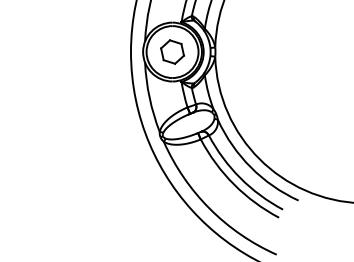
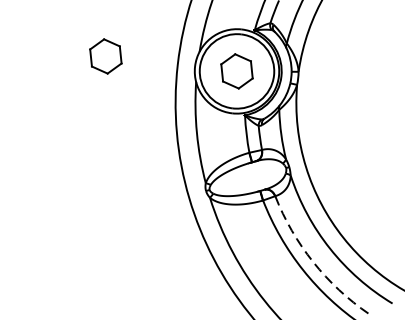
part: (80, 51) -> (105, 55), added
arc: (240, 178) -> (313, 262), solid -> dashed

